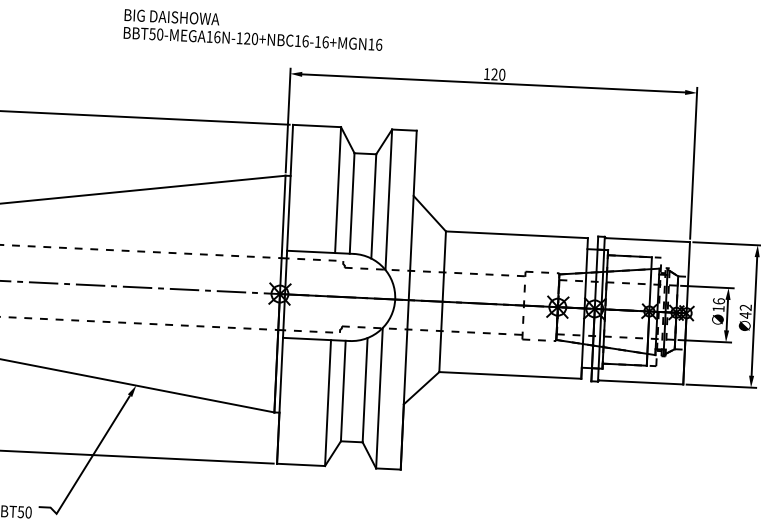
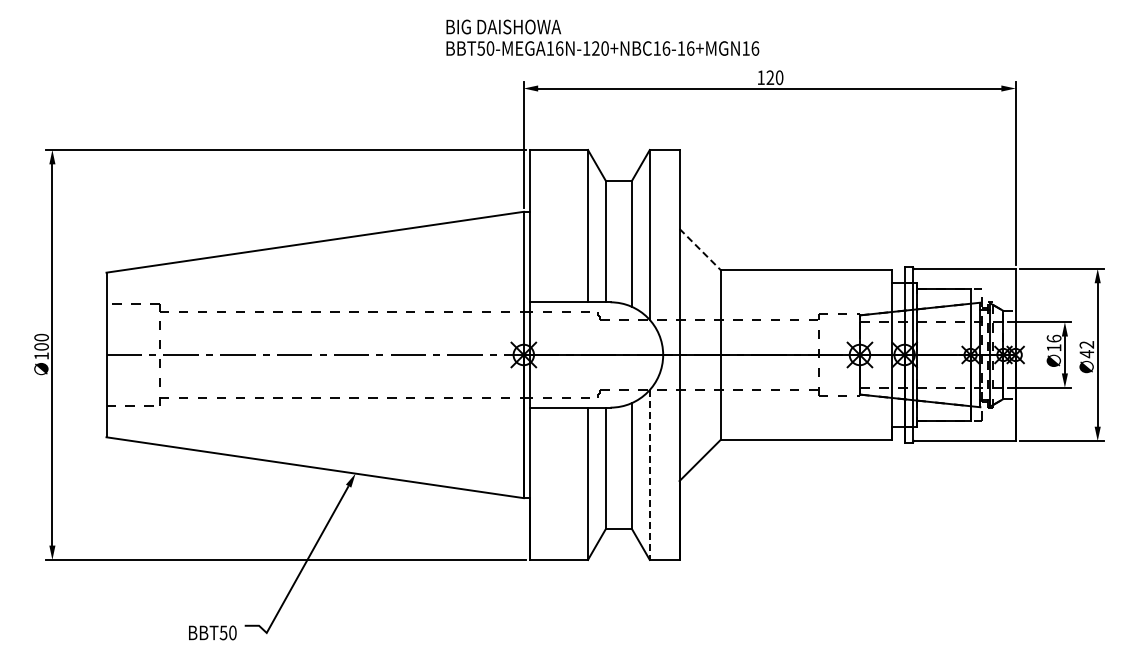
text: (253, 29) -> (602, 37), moved
line: (430, 213) -> (700, 249), solid -> dashed
line: (379, 398) -> (649, 475), solid -> dashed

